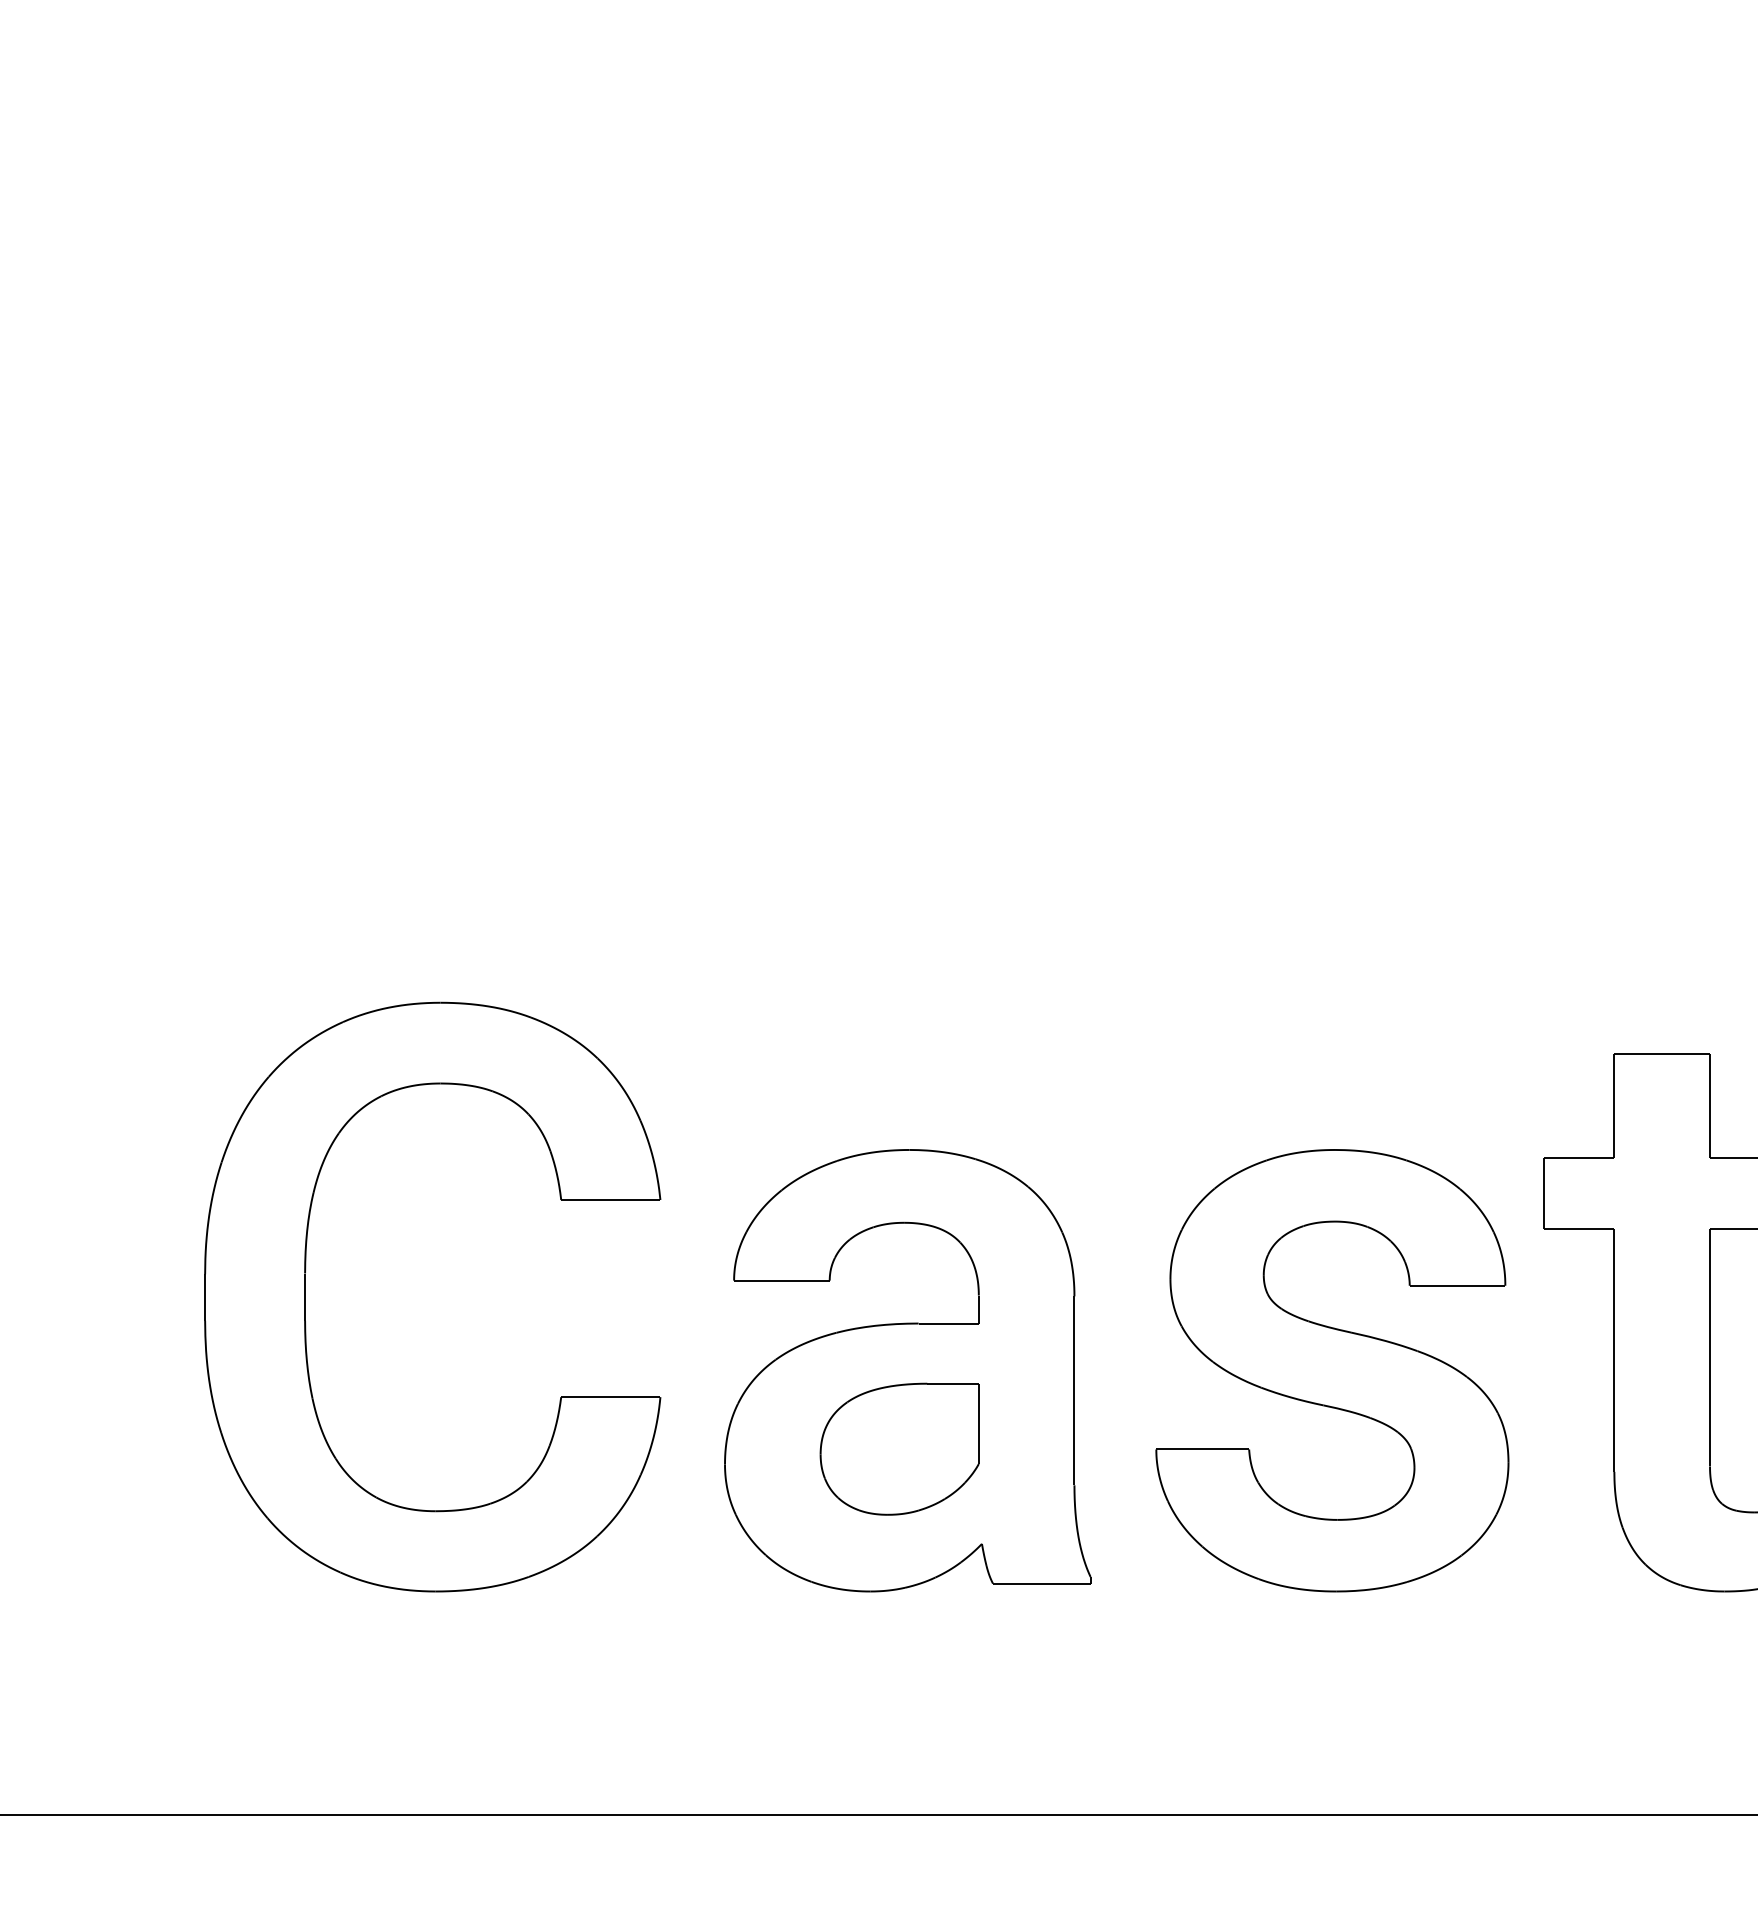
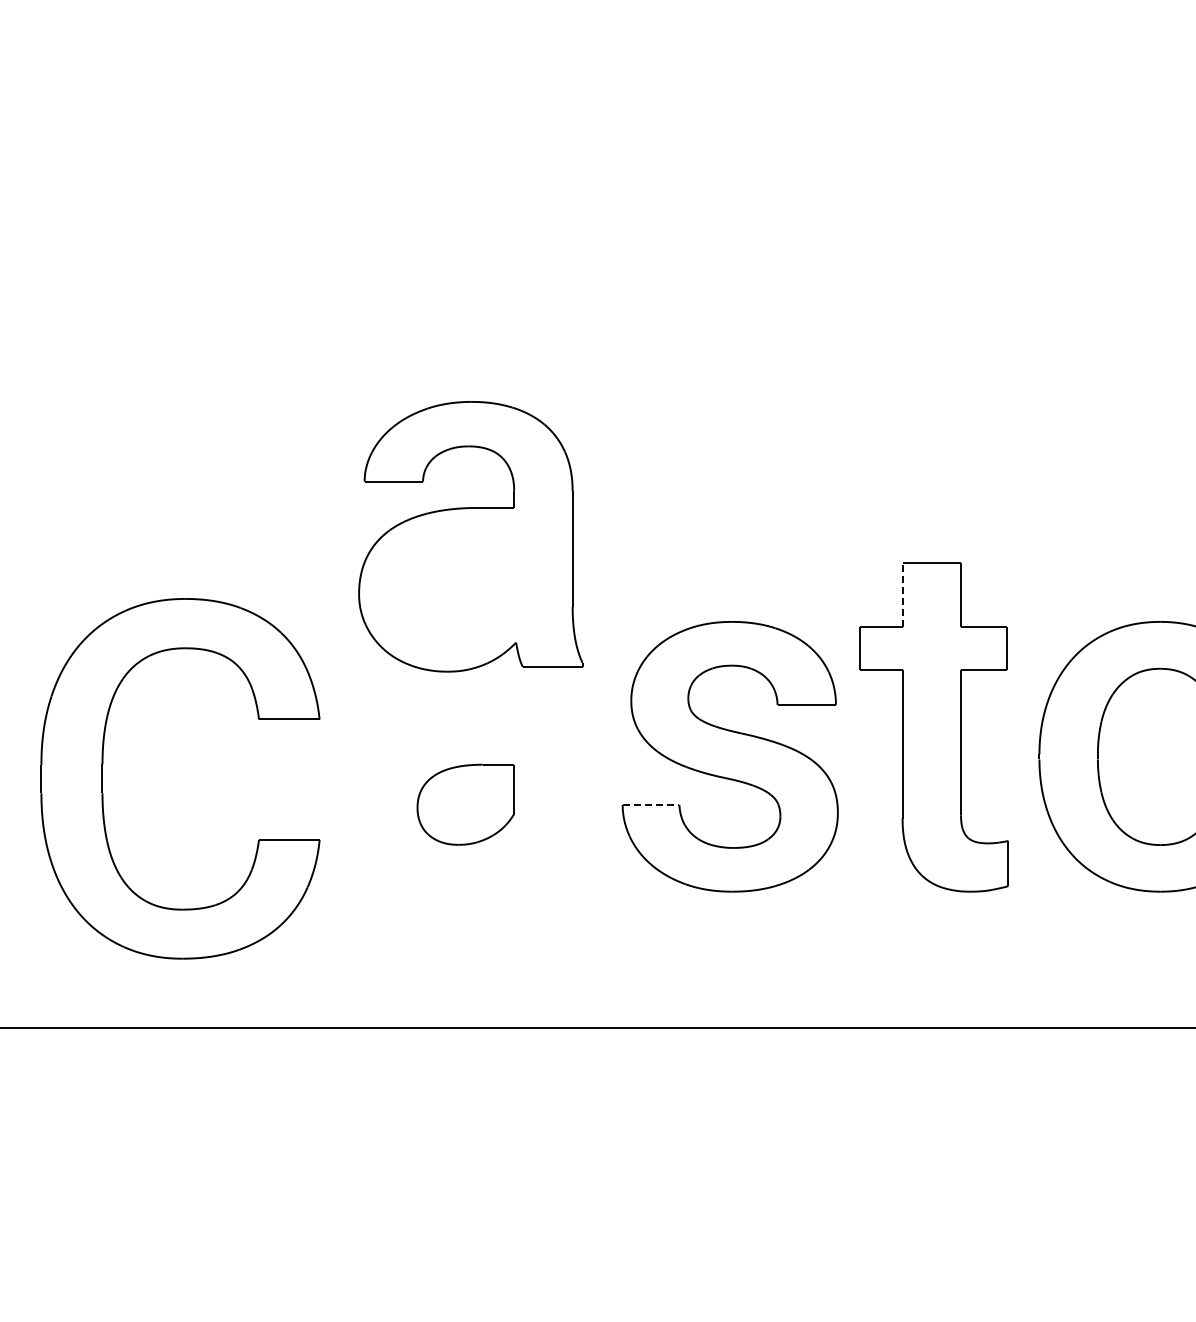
line: (1614, 1106) -> (902, 595), solid -> dashed
part: (305, 1296) -> (102, 778), moved
part: (907, 1370) -> (470, 536), moved
line: (1203, 1448) -> (651, 804), solid -> dashed

